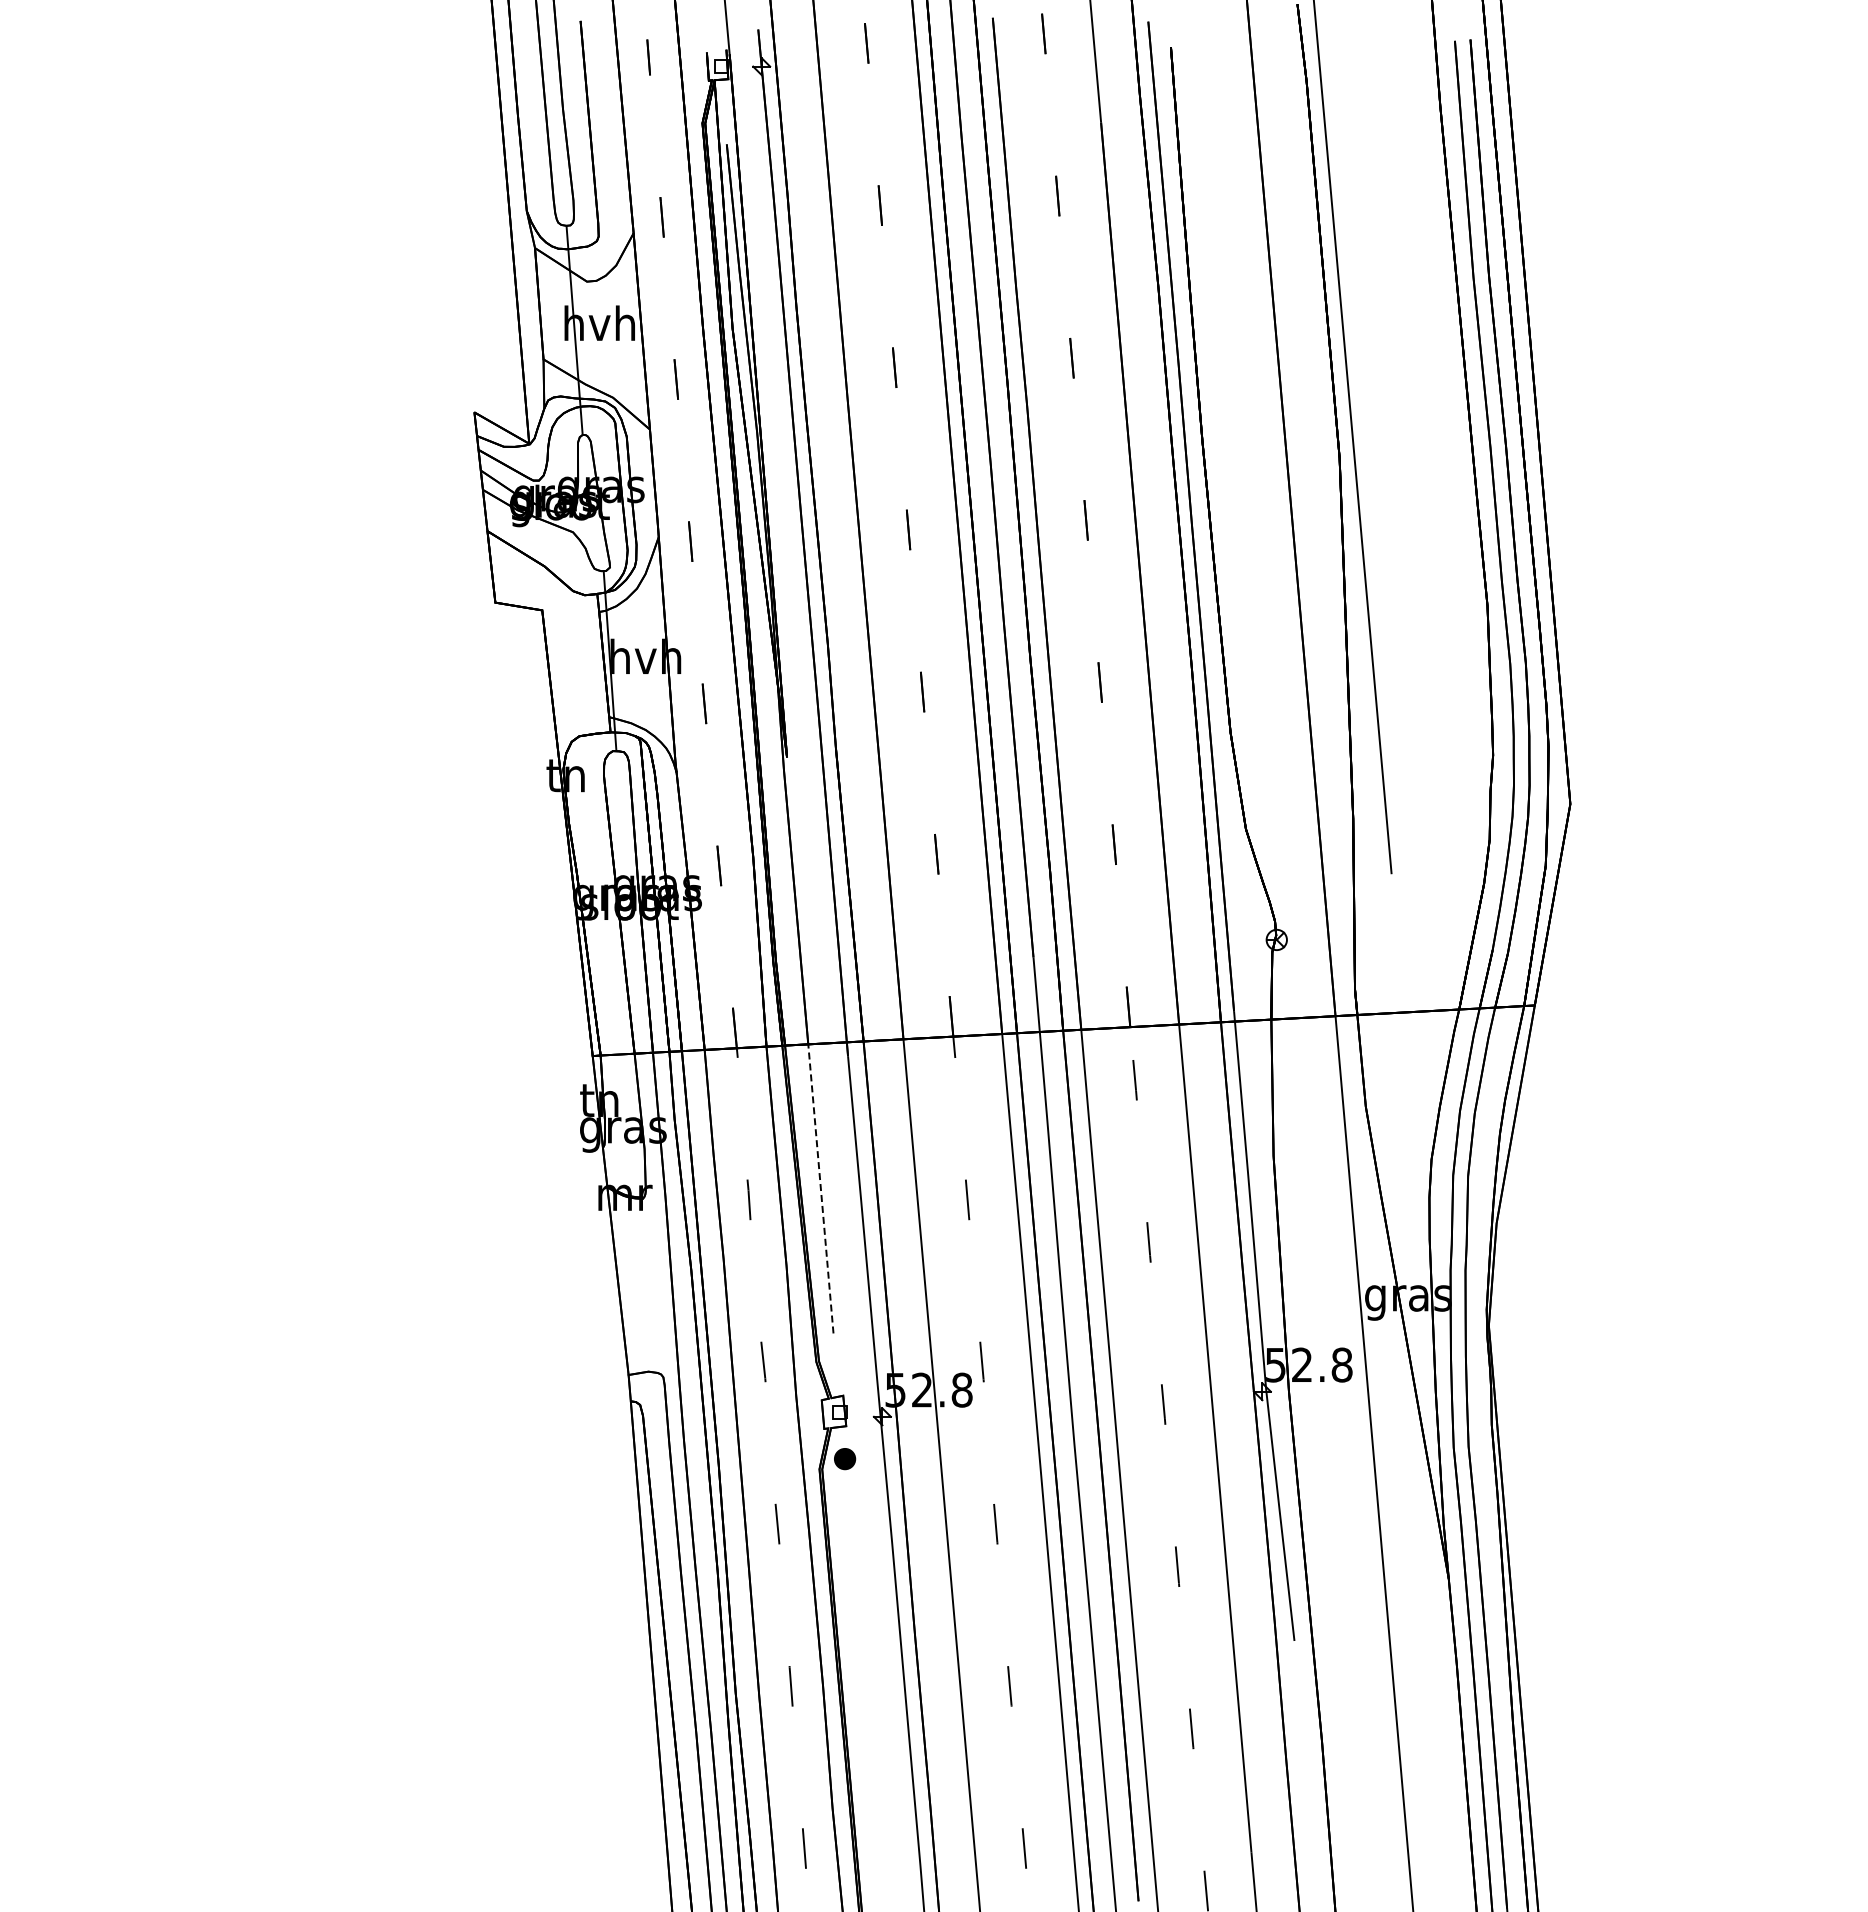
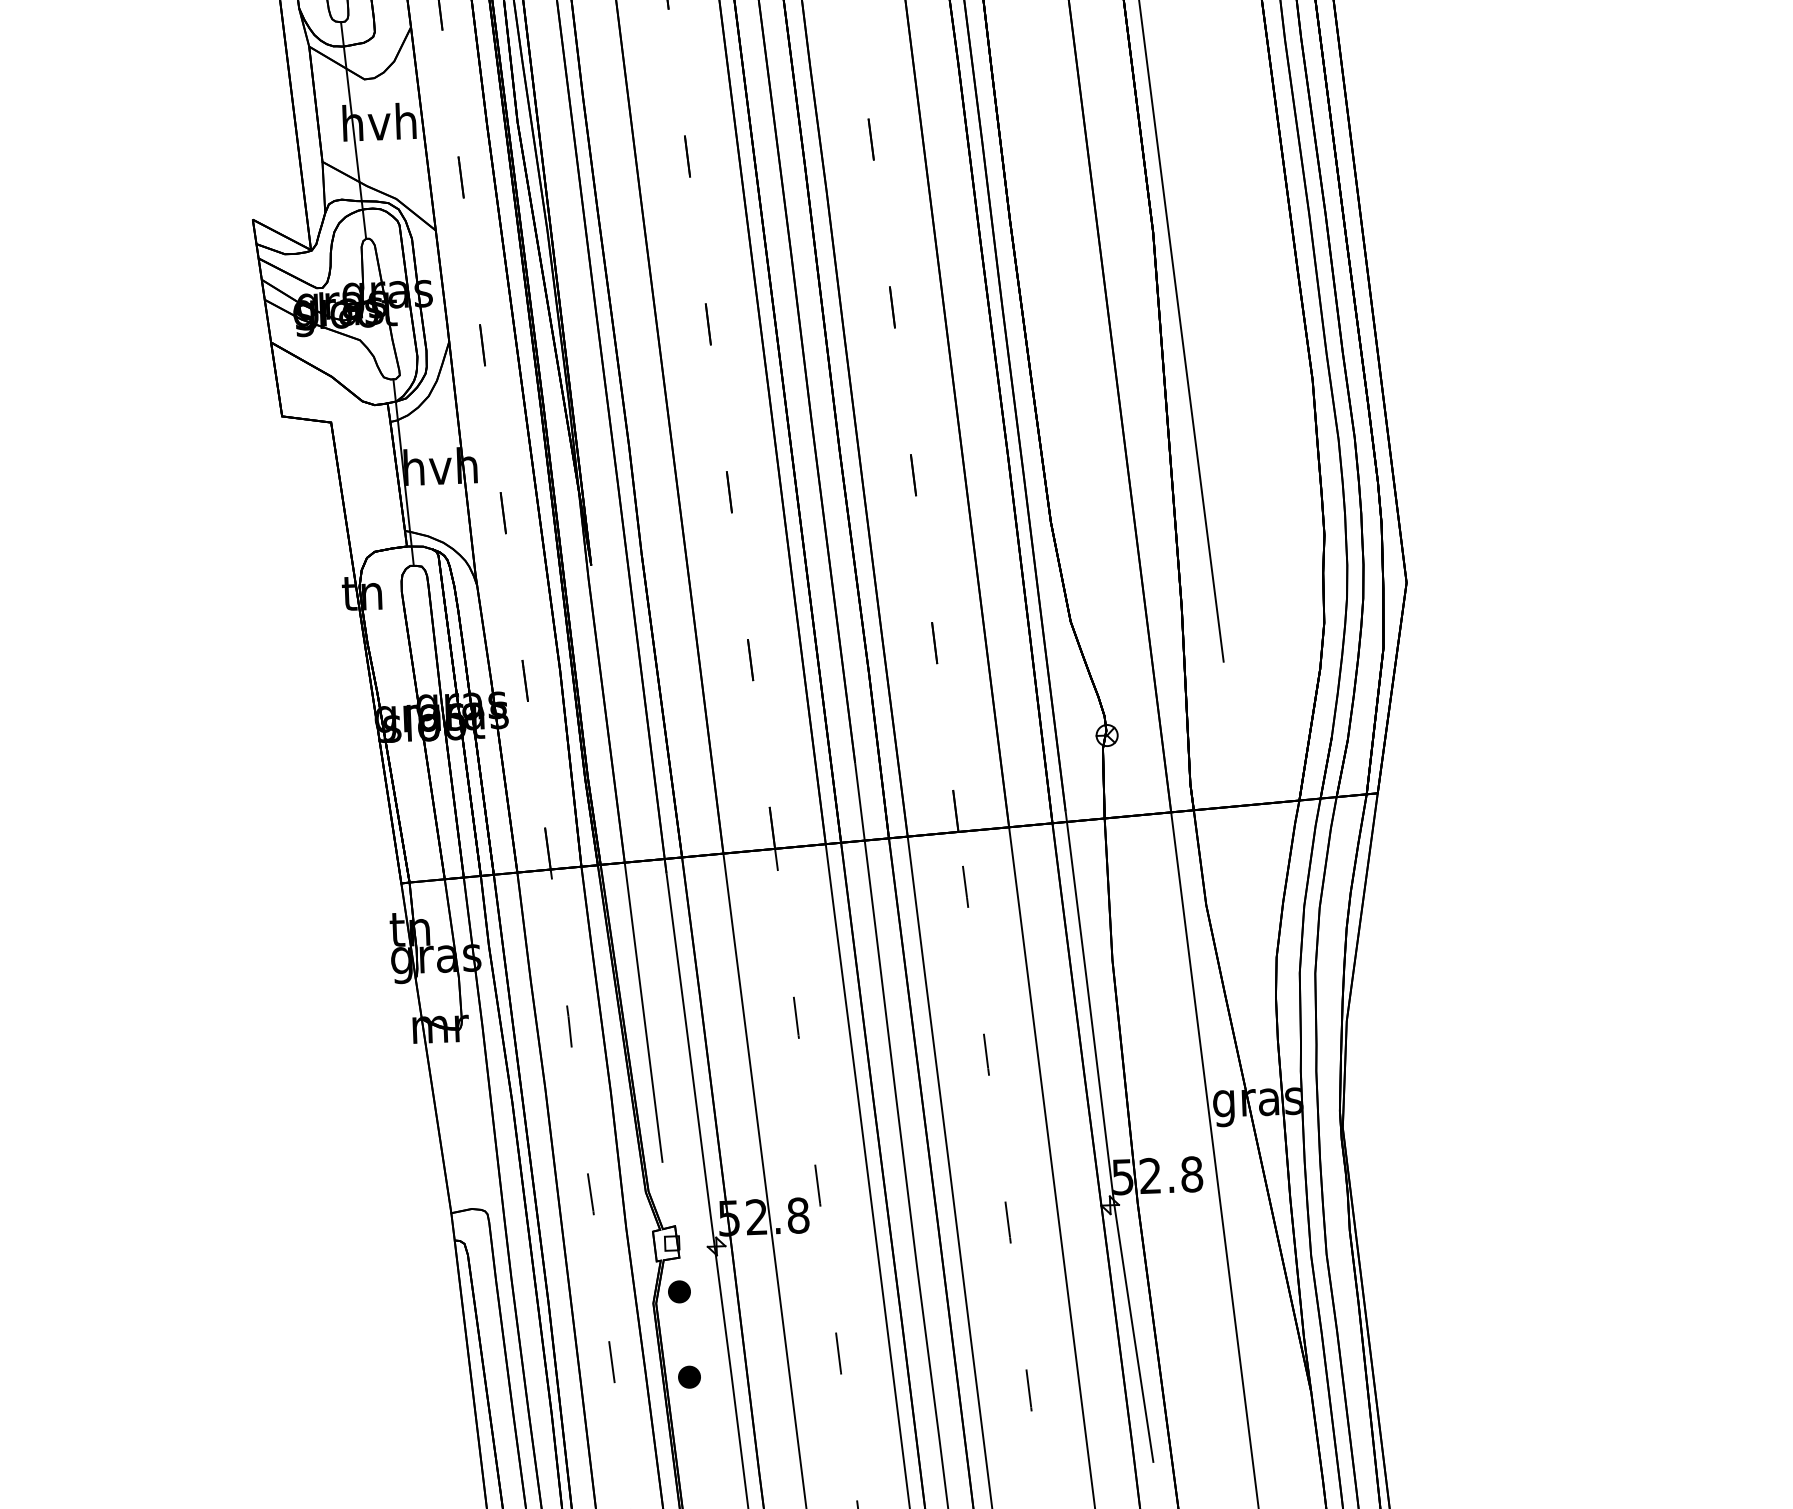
line: (820, 1188) -> (643, 1011), dashed -> solid
part: (851, 1541) -> (689, 1377), added

